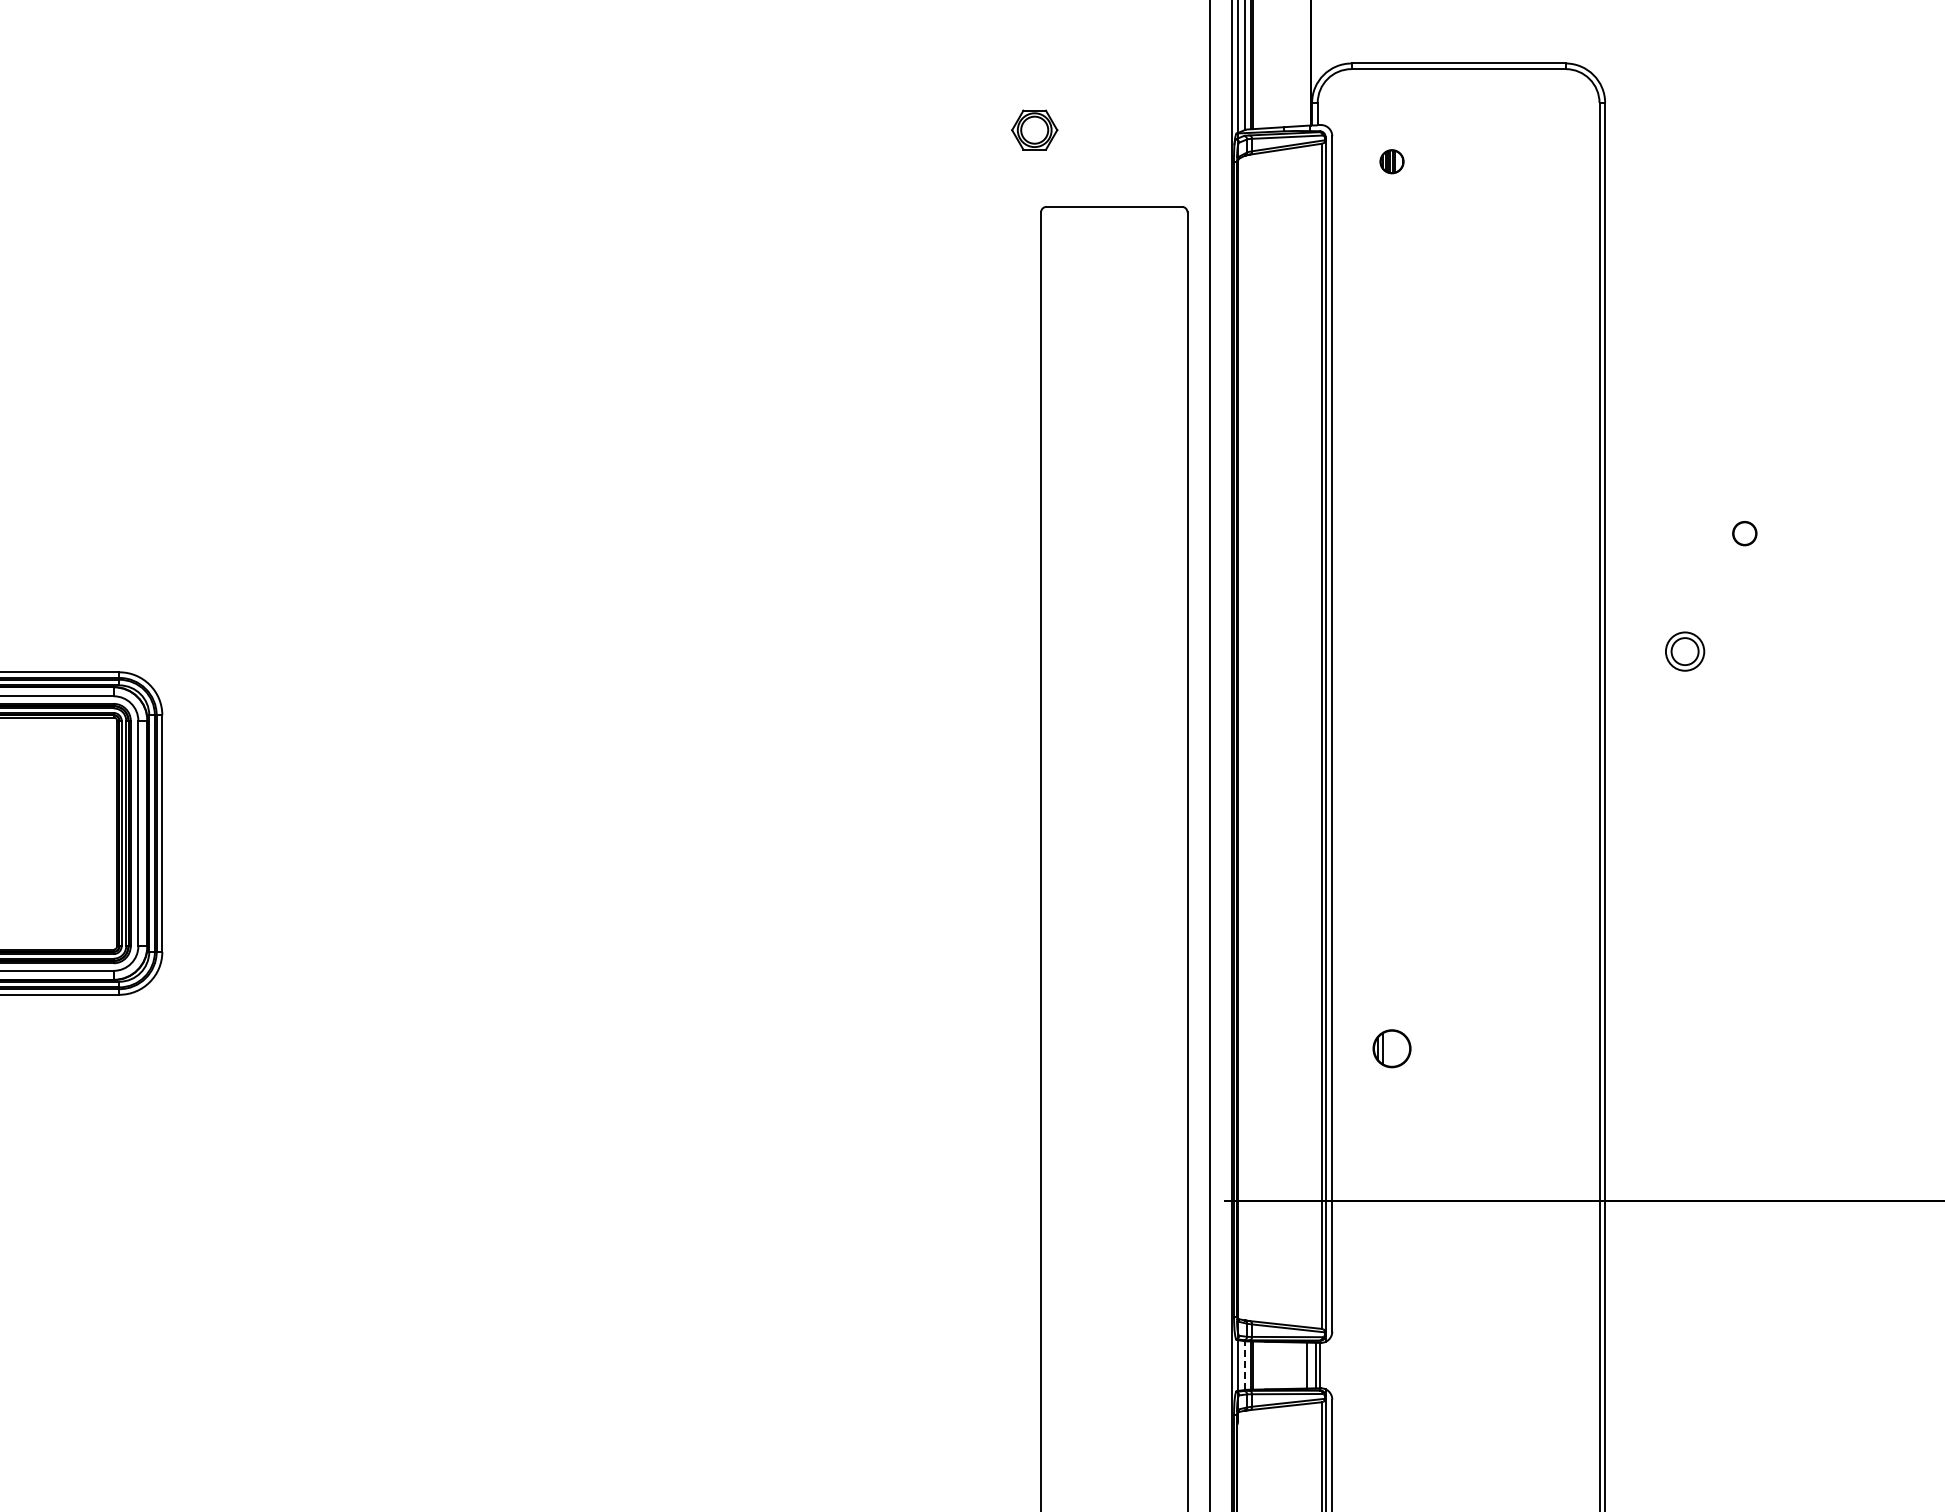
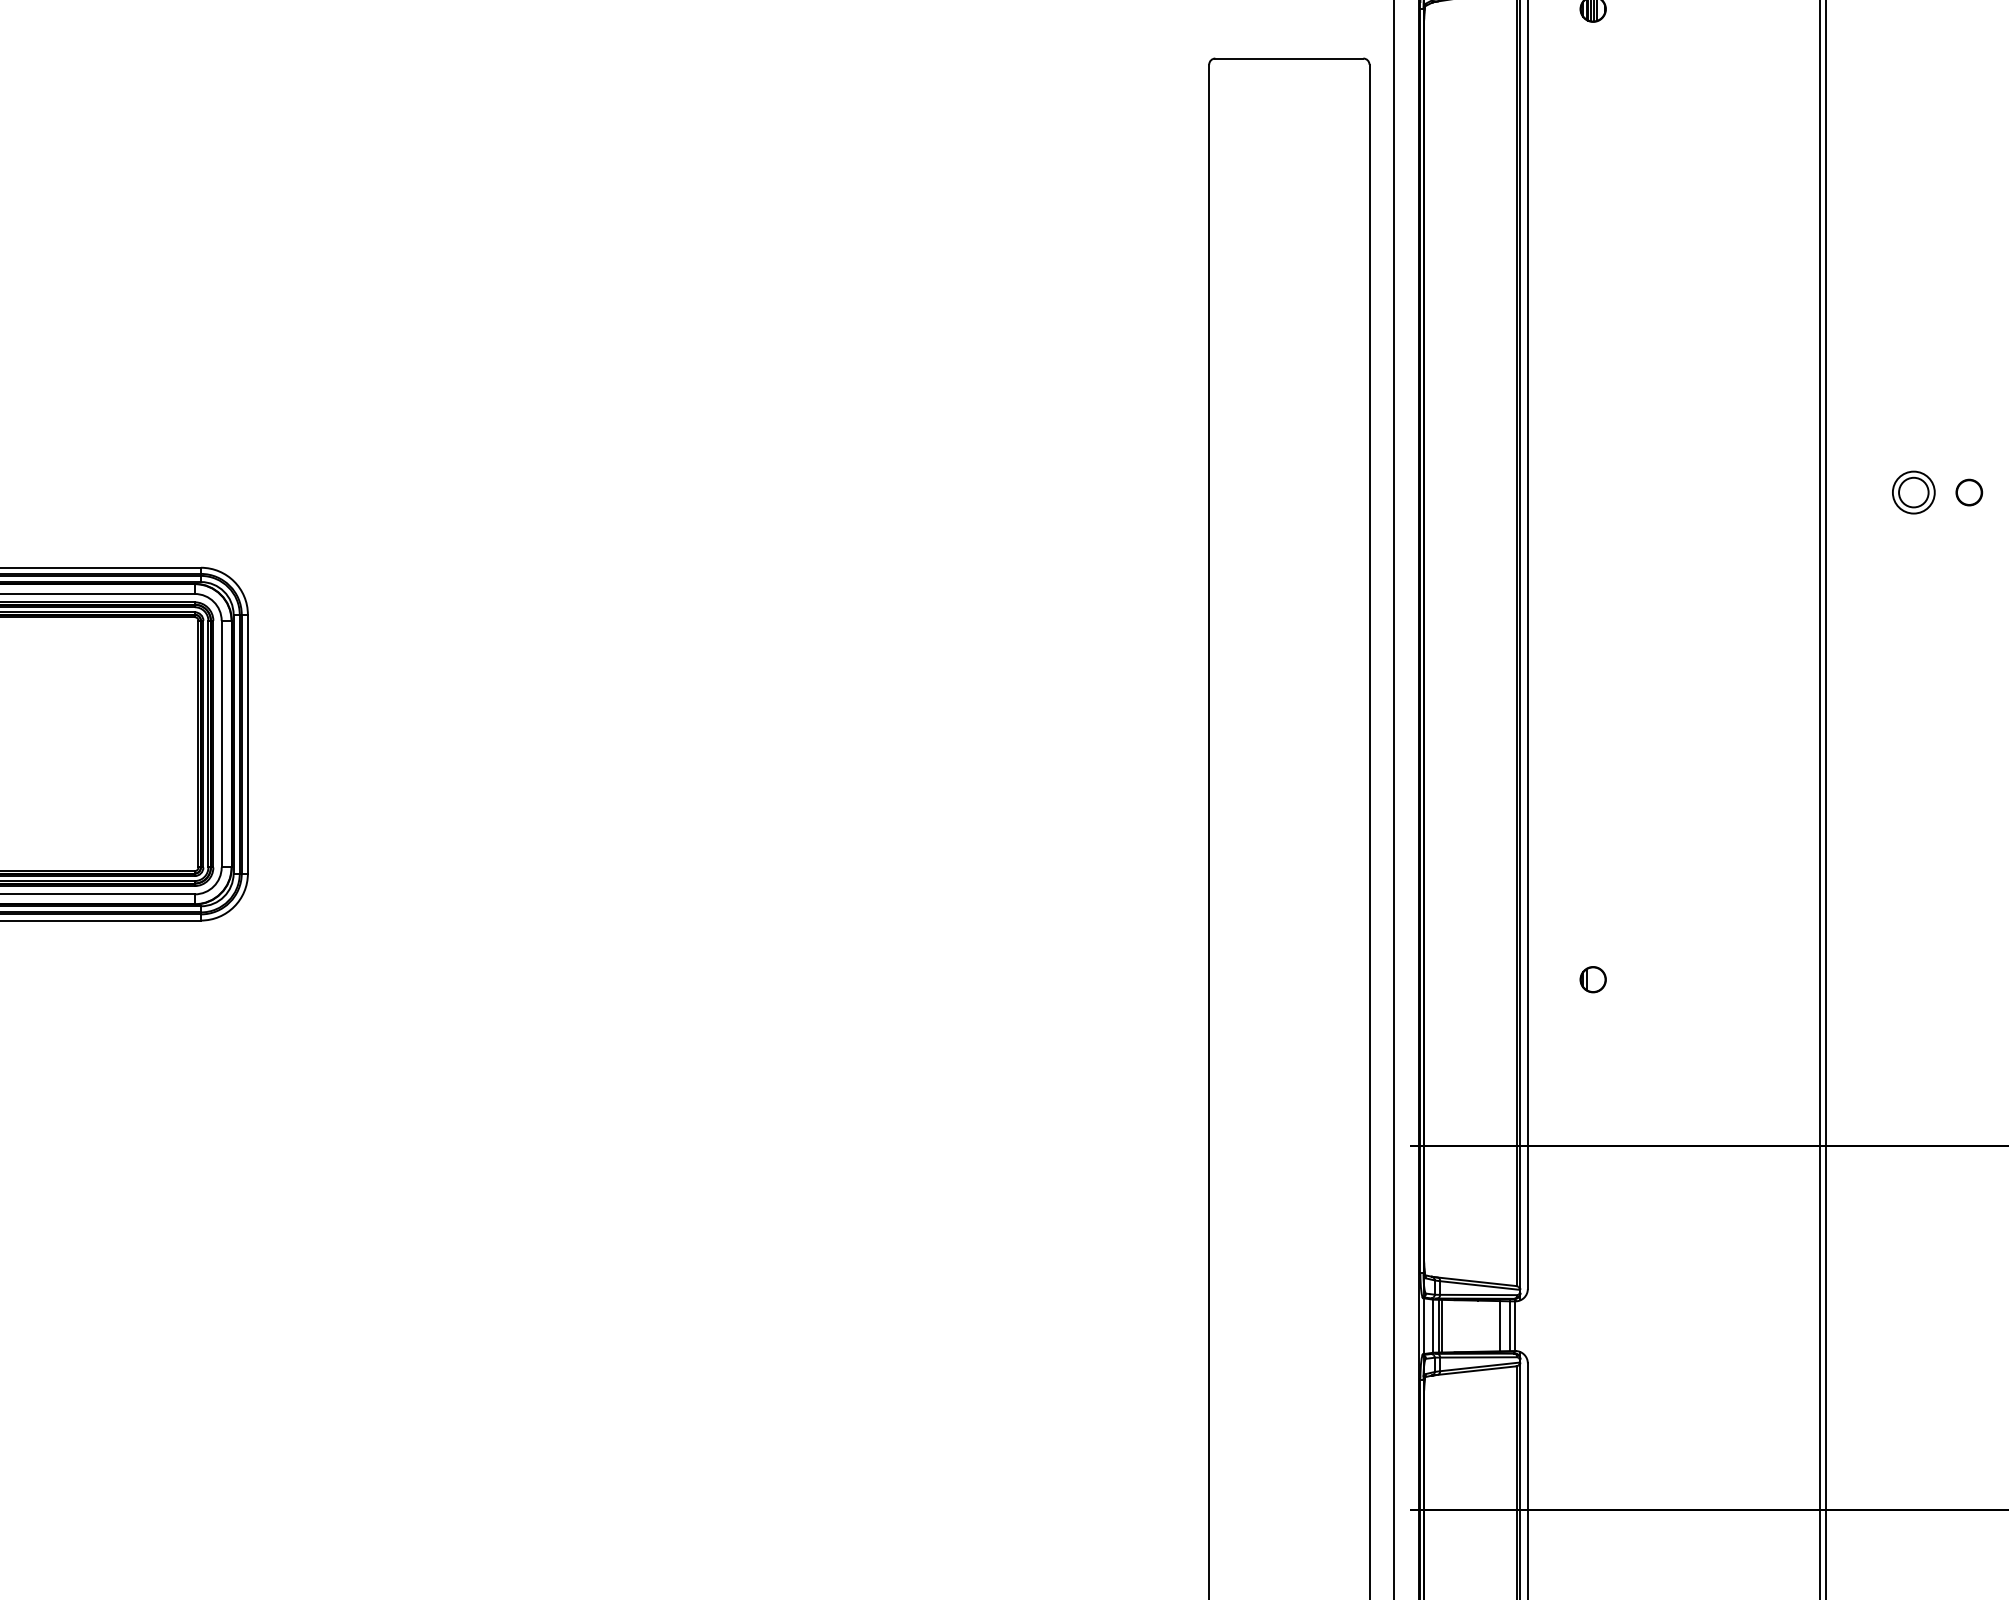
circle: (1744, 533) -> (1968, 492), moved
part: (1685, 651) -> (1914, 492), moved
part: (1391, 1048) -> (1592, 979), size x0.62
line: (1245, 1365) -> (1432, 1326), dashed -> solid

